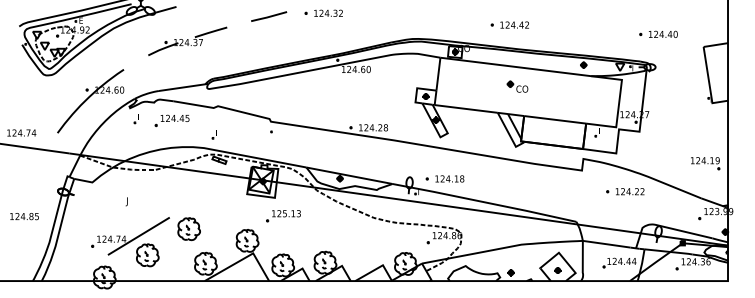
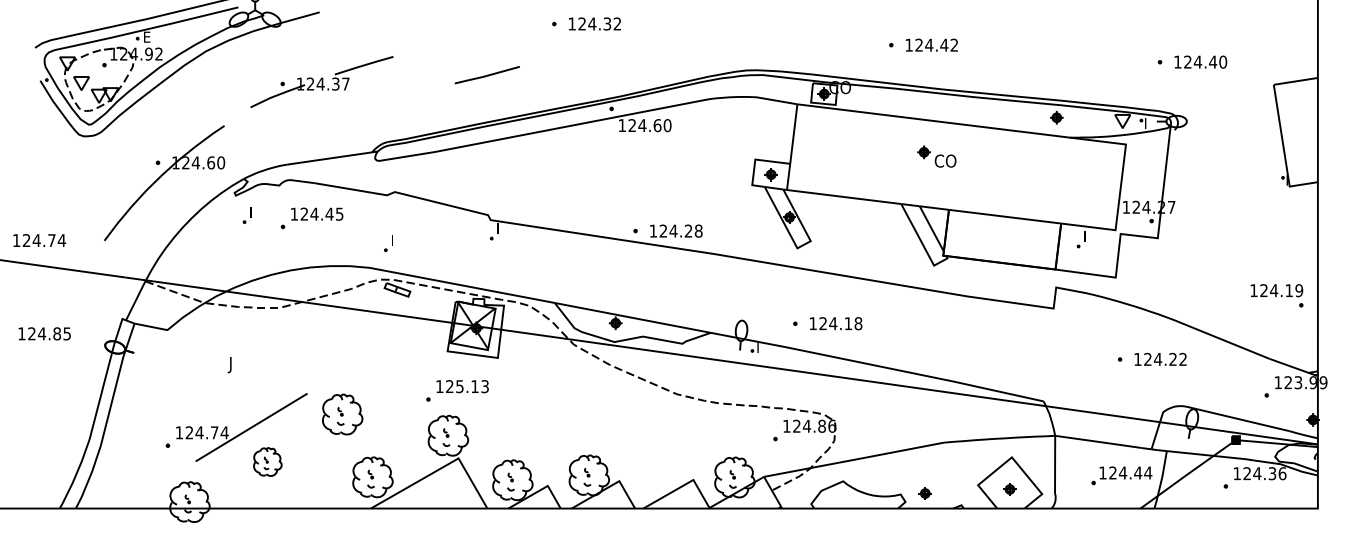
line: (269, 16) -> (488, 74), moved
part: (187, 40) -> (321, 80), moved
part: (444, 178) -> (826, 322), moved
part: (625, 191) -> (1152, 359), moved
text: (24, 216) -> (44, 333), moved
part: (283, 216) -> (457, 391), moved
part: (147, 255) -> (267, 462), size x0.7

